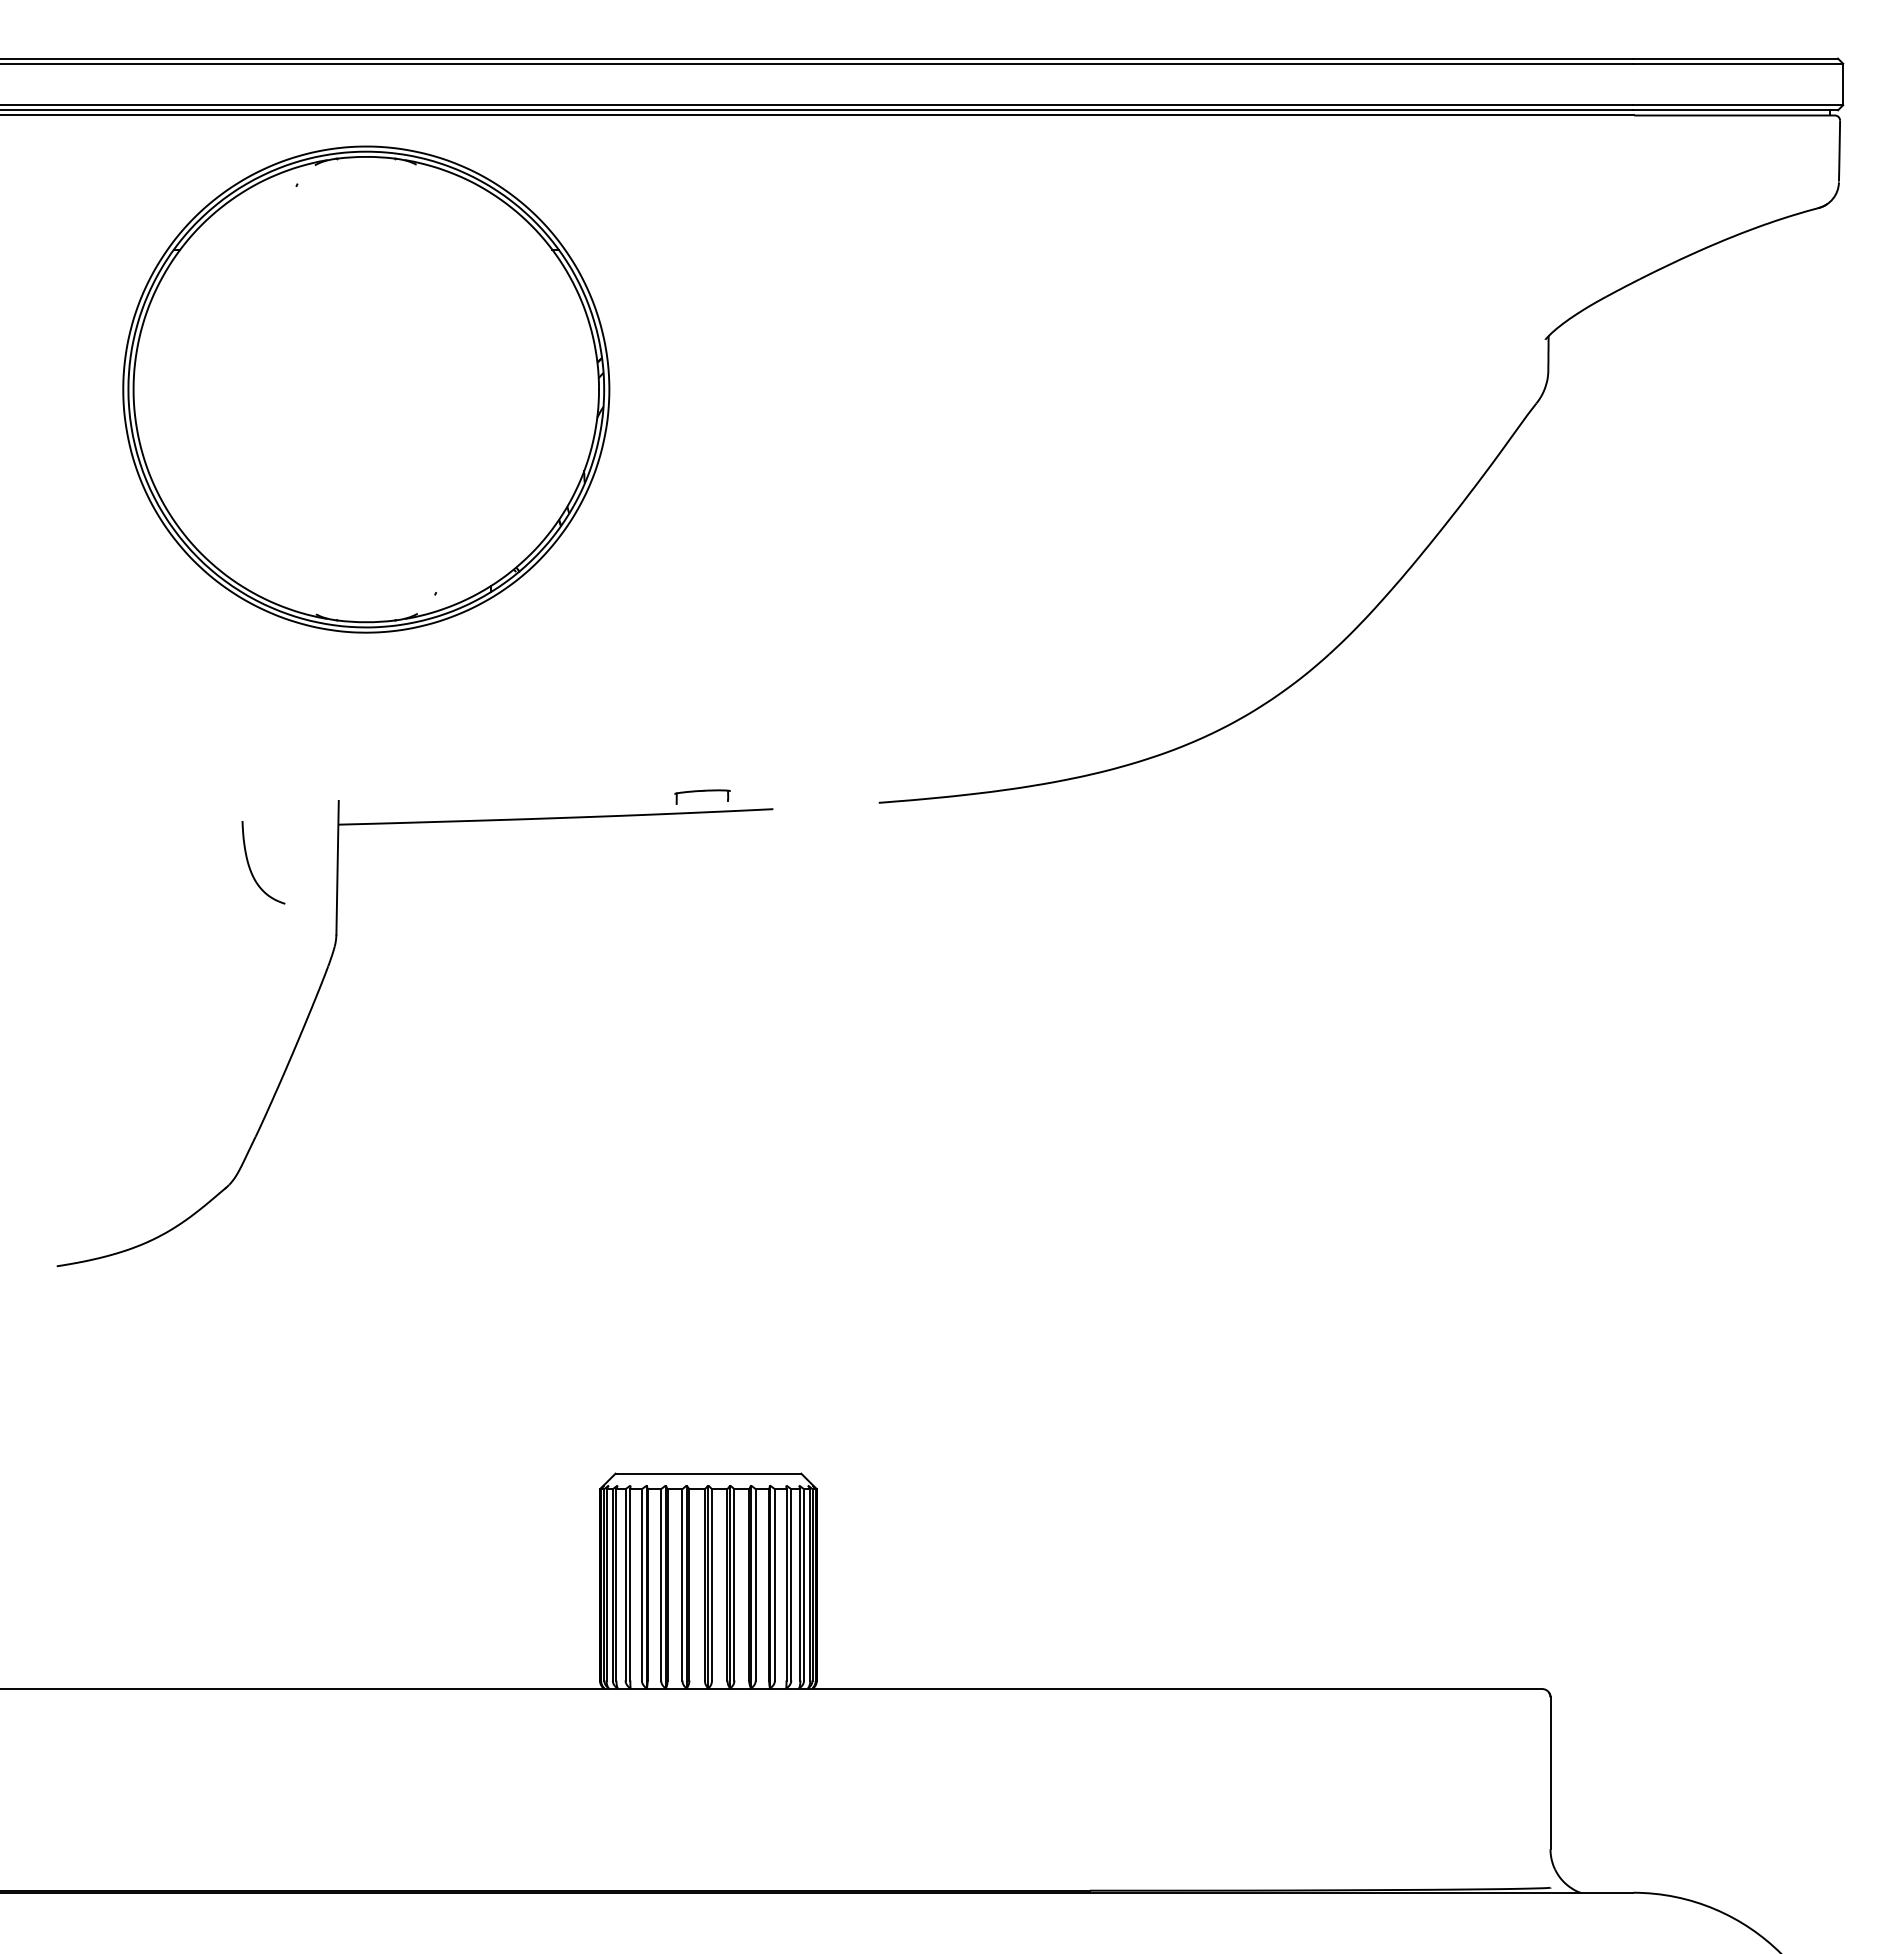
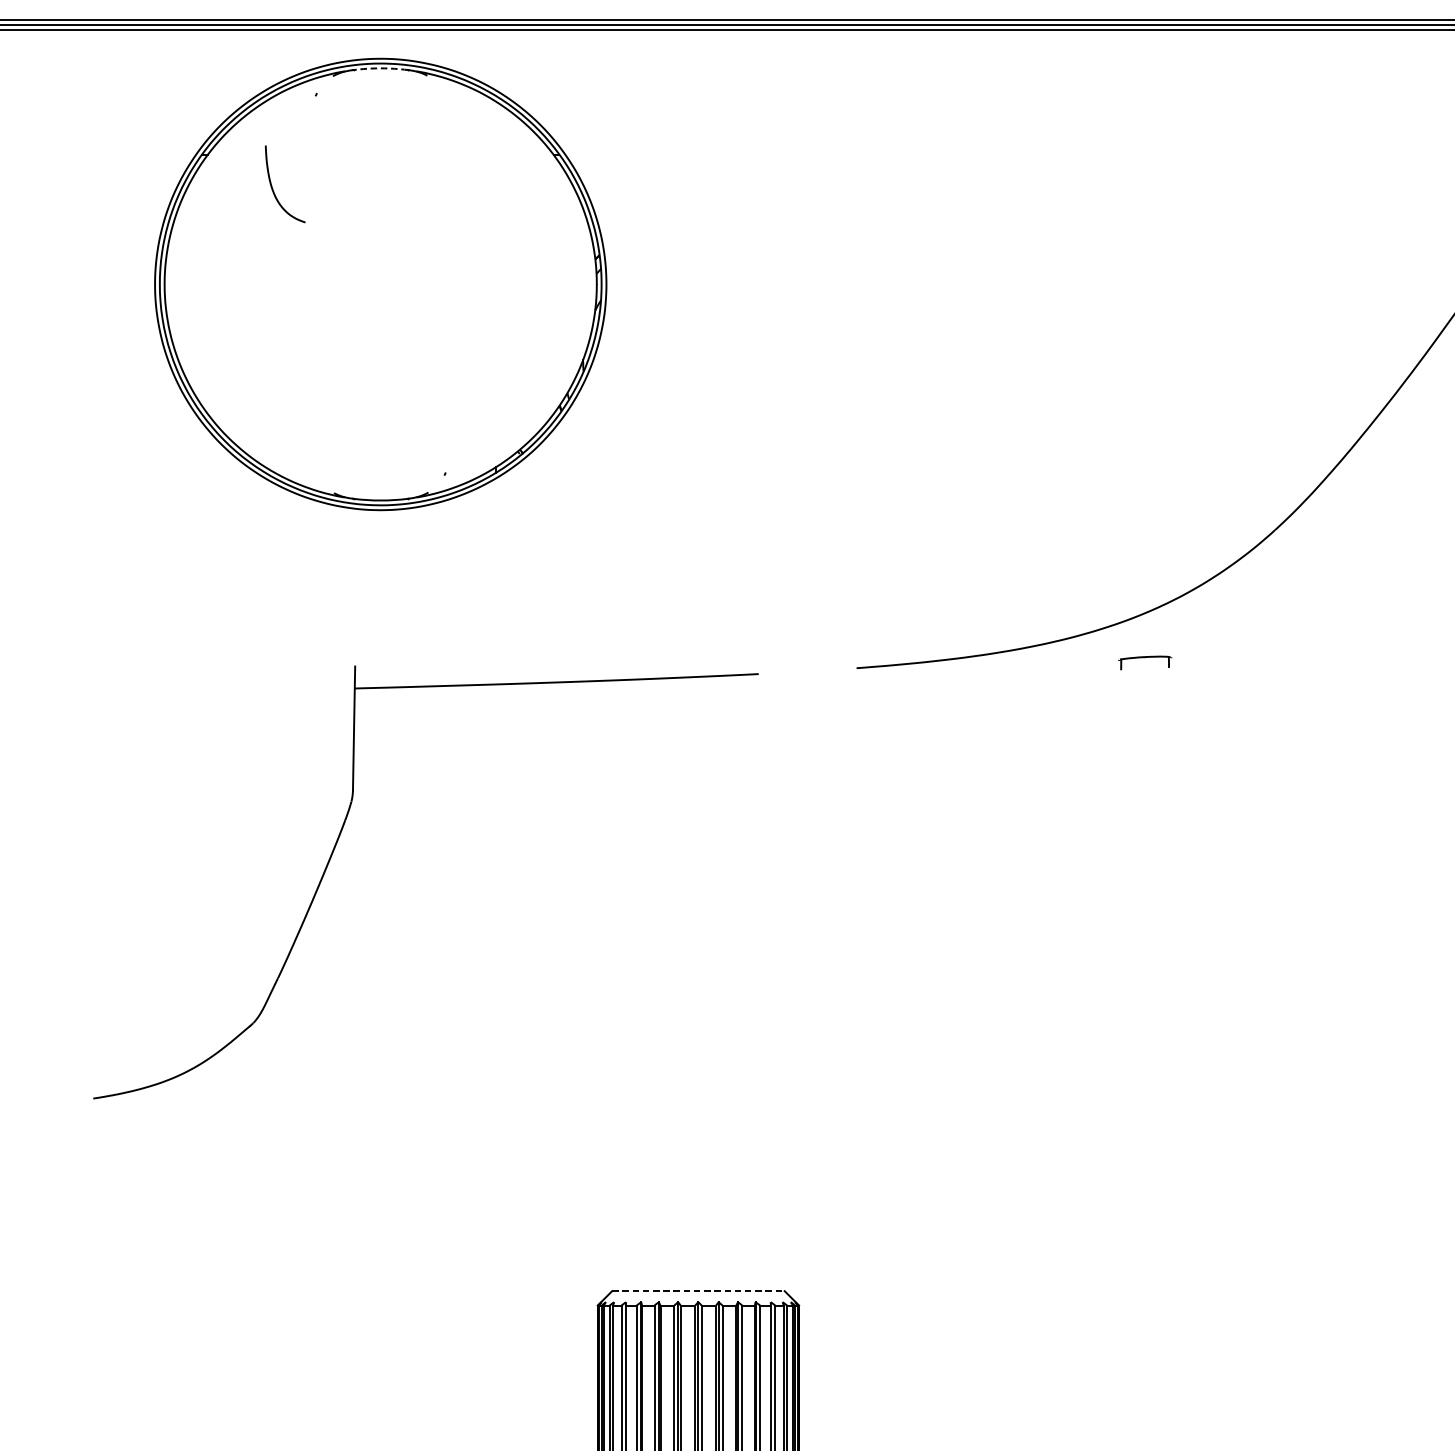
arc: (366, 156) -> (380, 68), solid -> dashed
part: (702, 796) -> (1145, 662), moved
curve: (250, 866) -> (273, 187), moved
line: (708, 1473) -> (698, 1290), solid -> dashed

